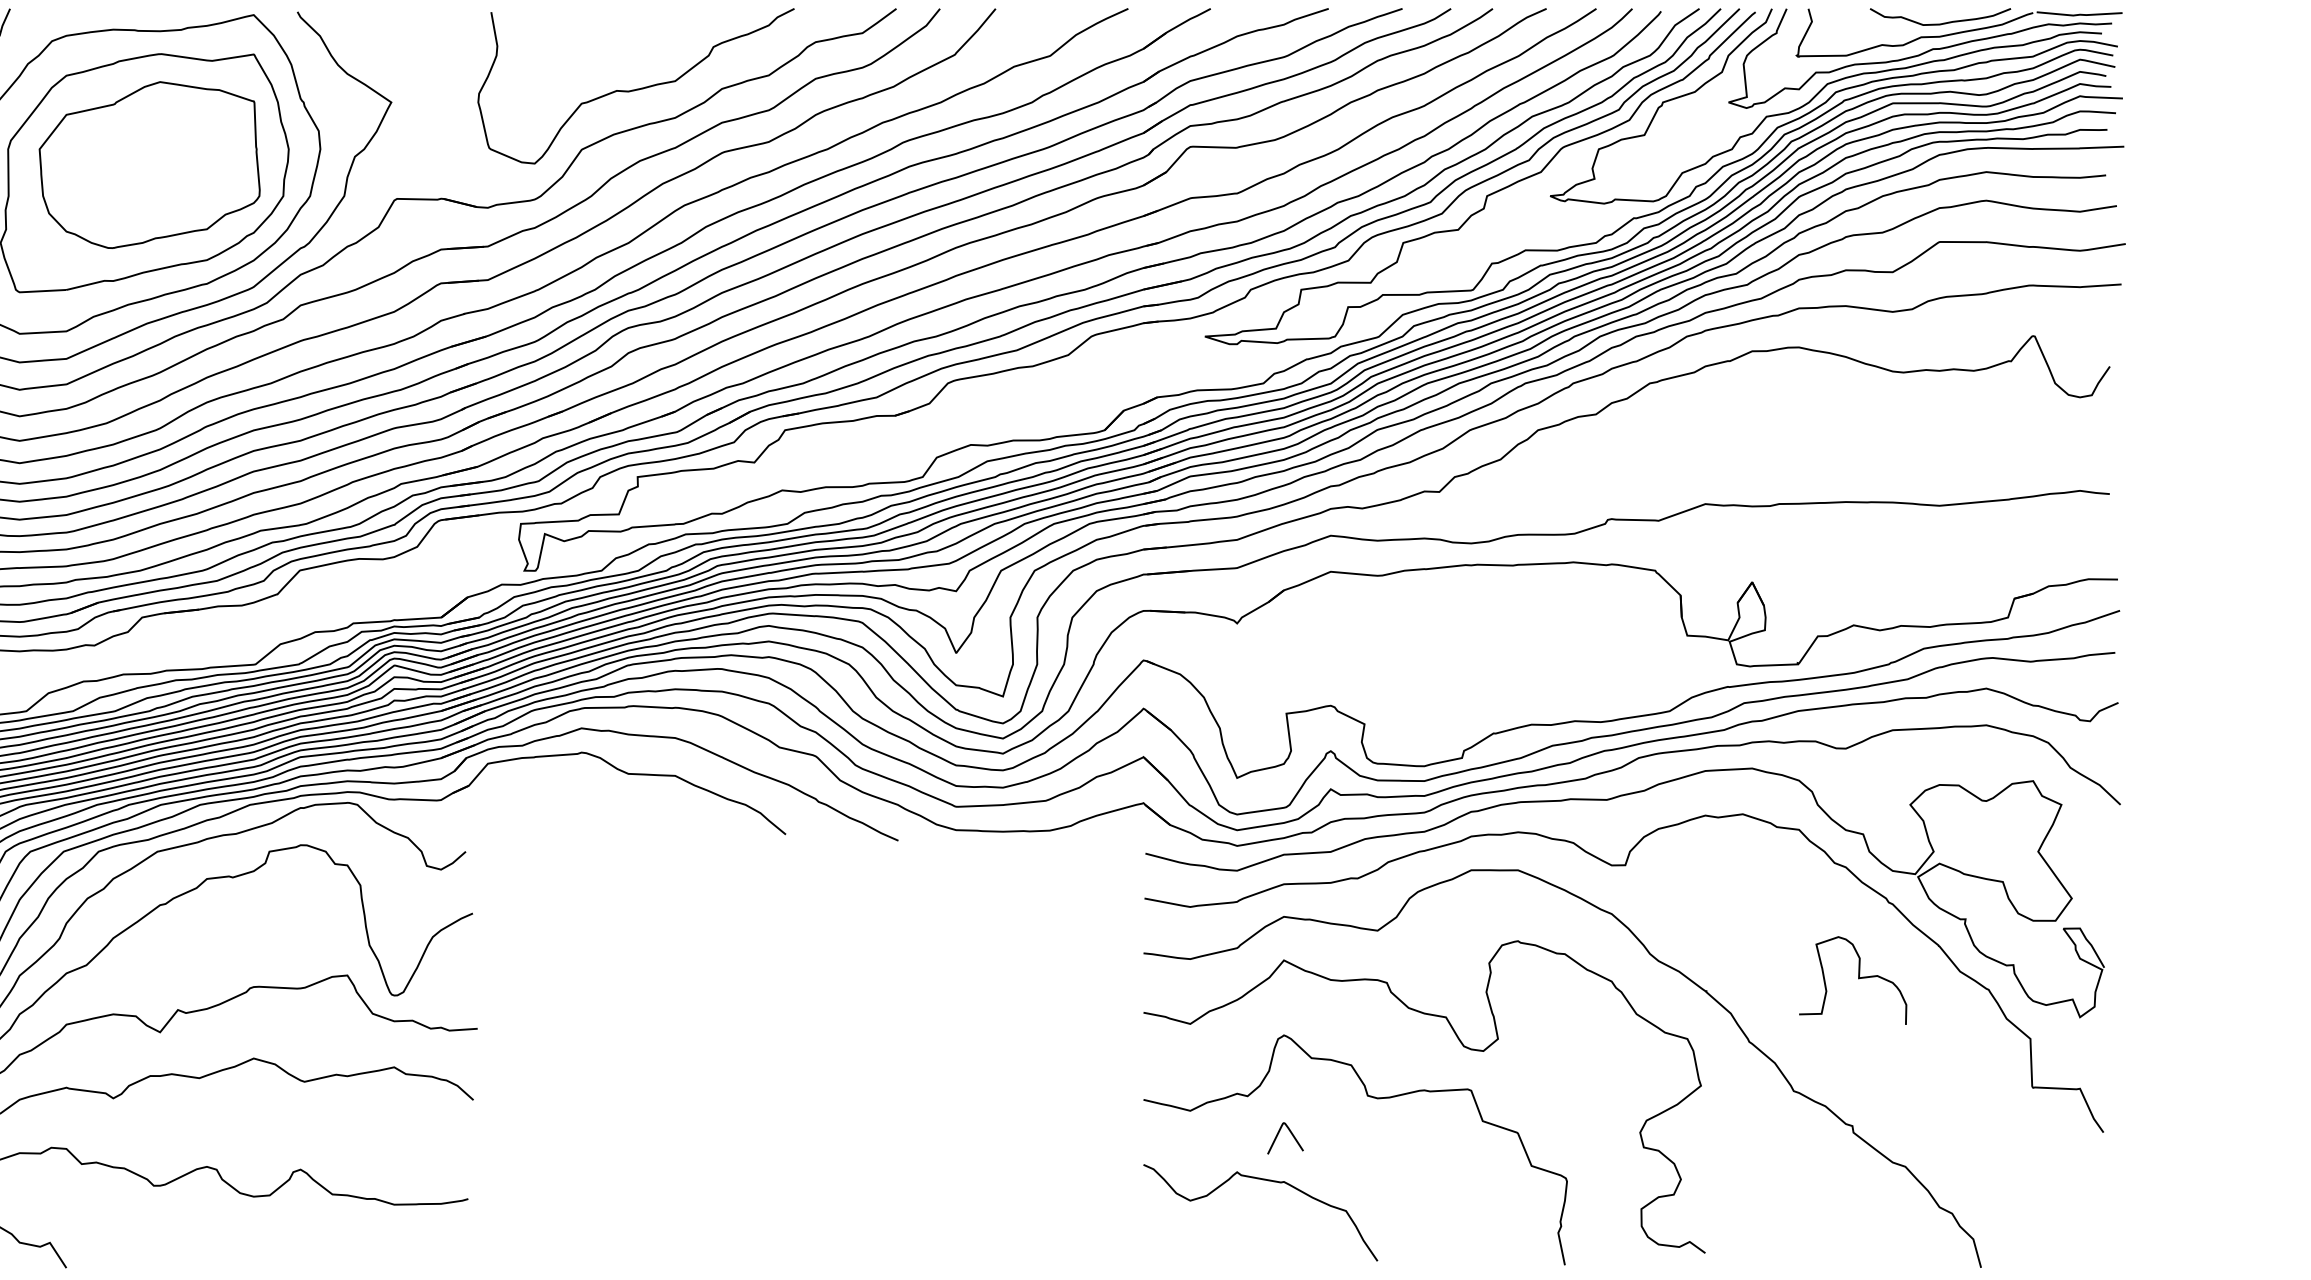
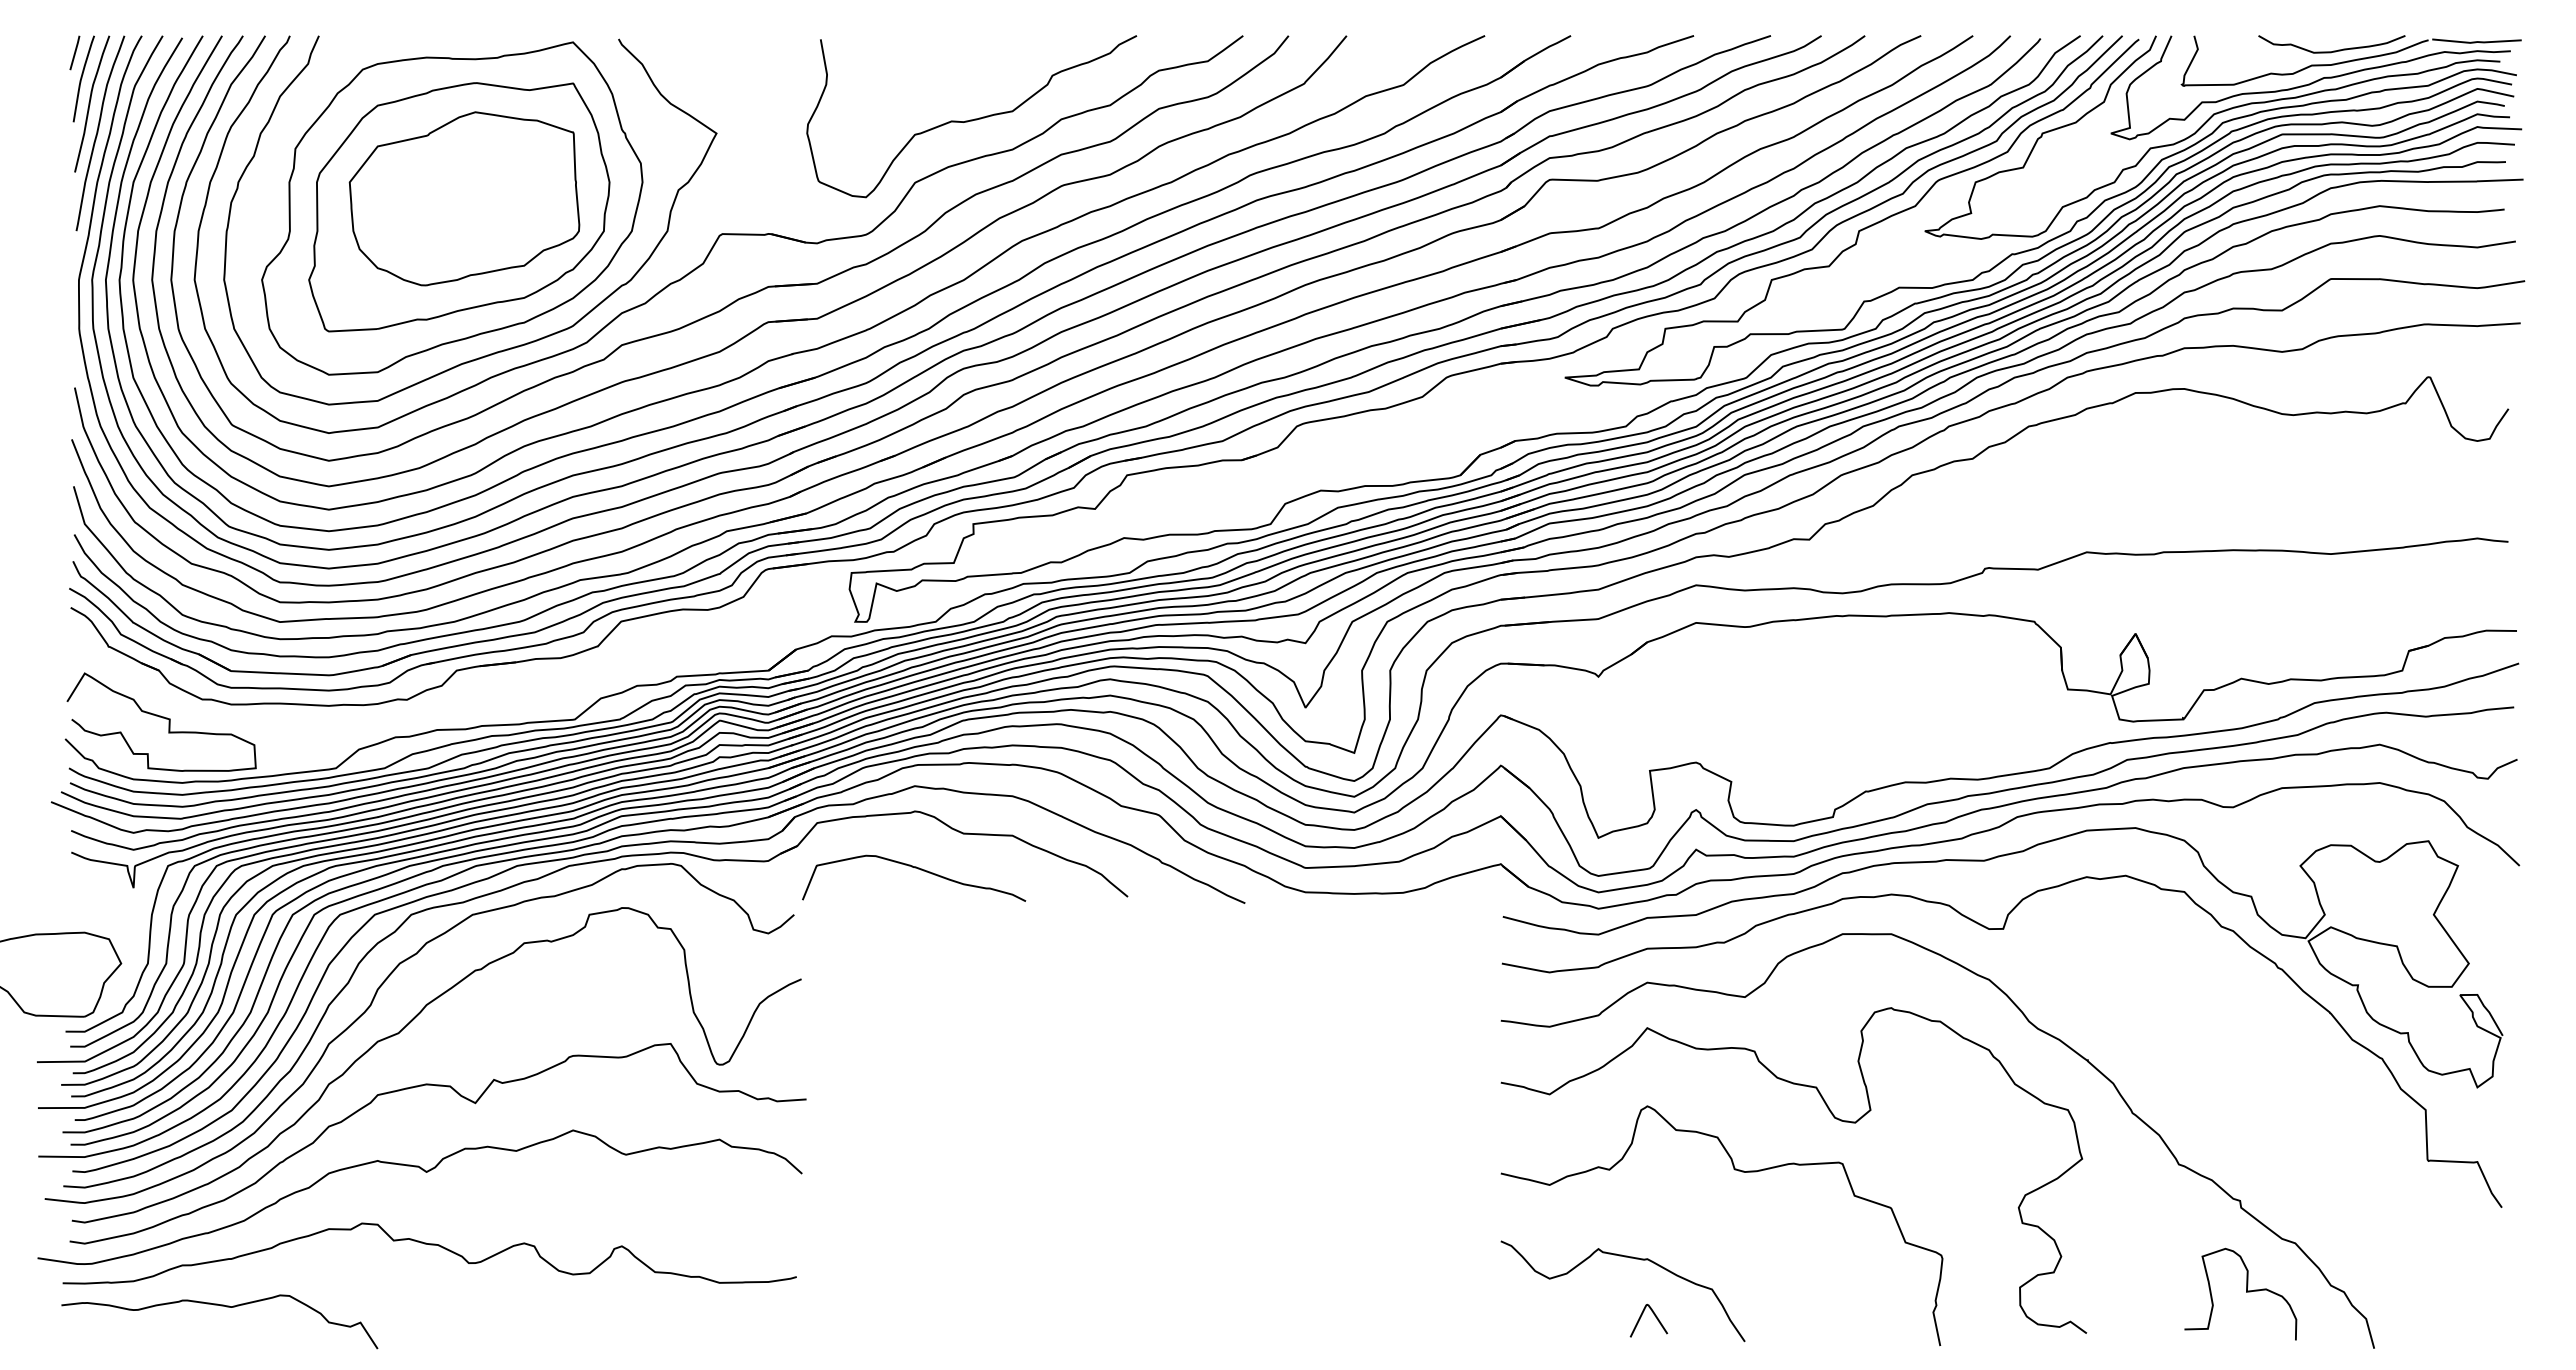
curve: (585, 808) -> (918, 869), added
curve: (1858, 978) -> (2246, 1292), moved
curve: (1278, 1135) -> (1641, 1317), moved

